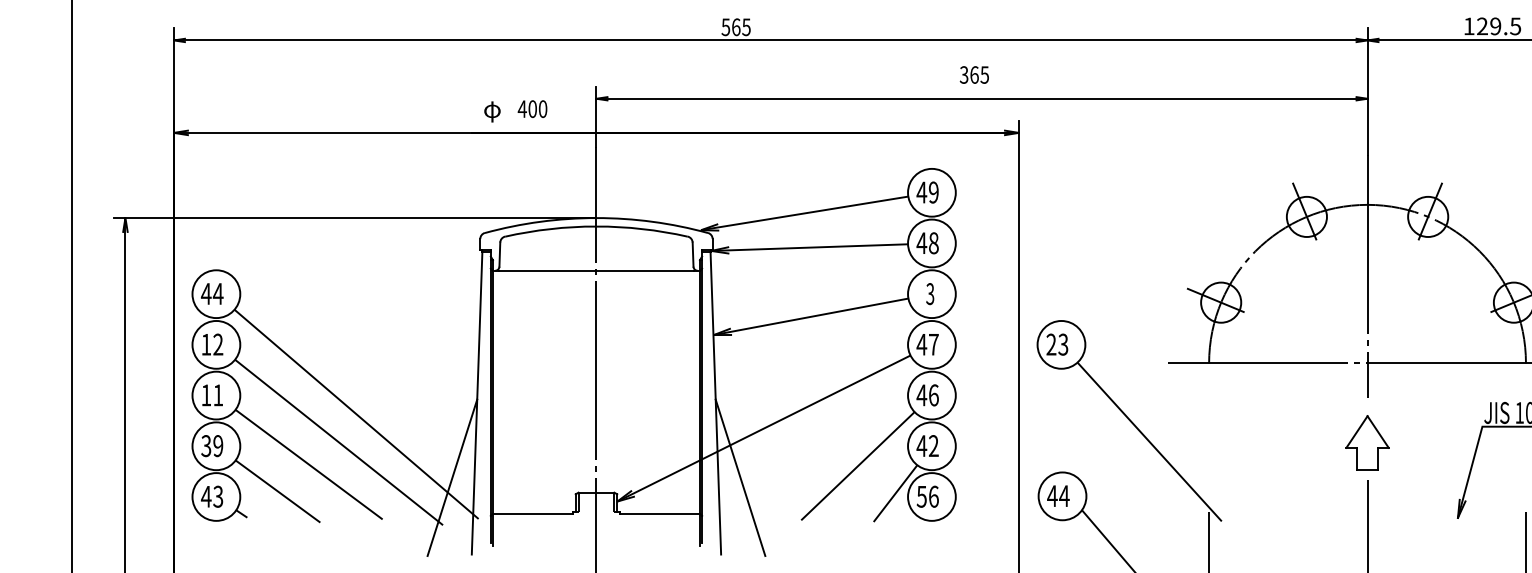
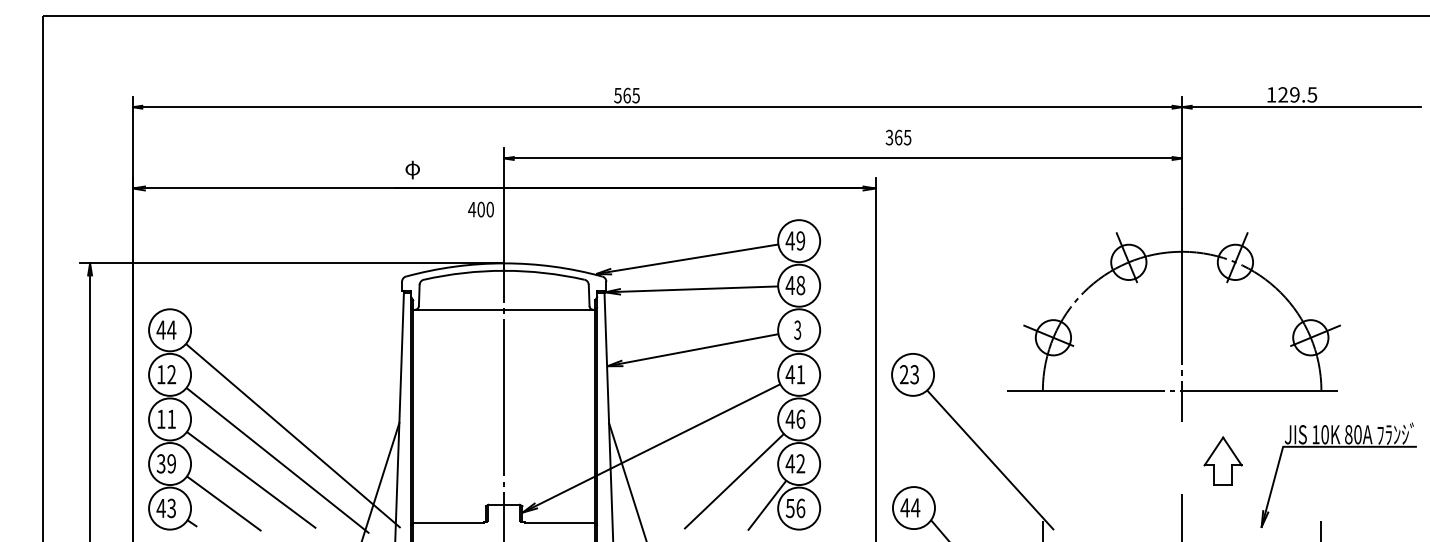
text: (974, 74) -> (898, 137), moved
text: (531, 109) -> (480, 209), moved
text: (933, 344) -> (800, 374), 47 -> 41
part: (1366, 442) -> (1222, 460), moved

